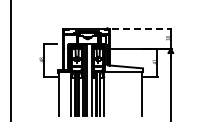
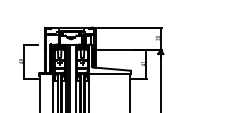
line: (142, 28) -> (130, 27), dashed -> solid

